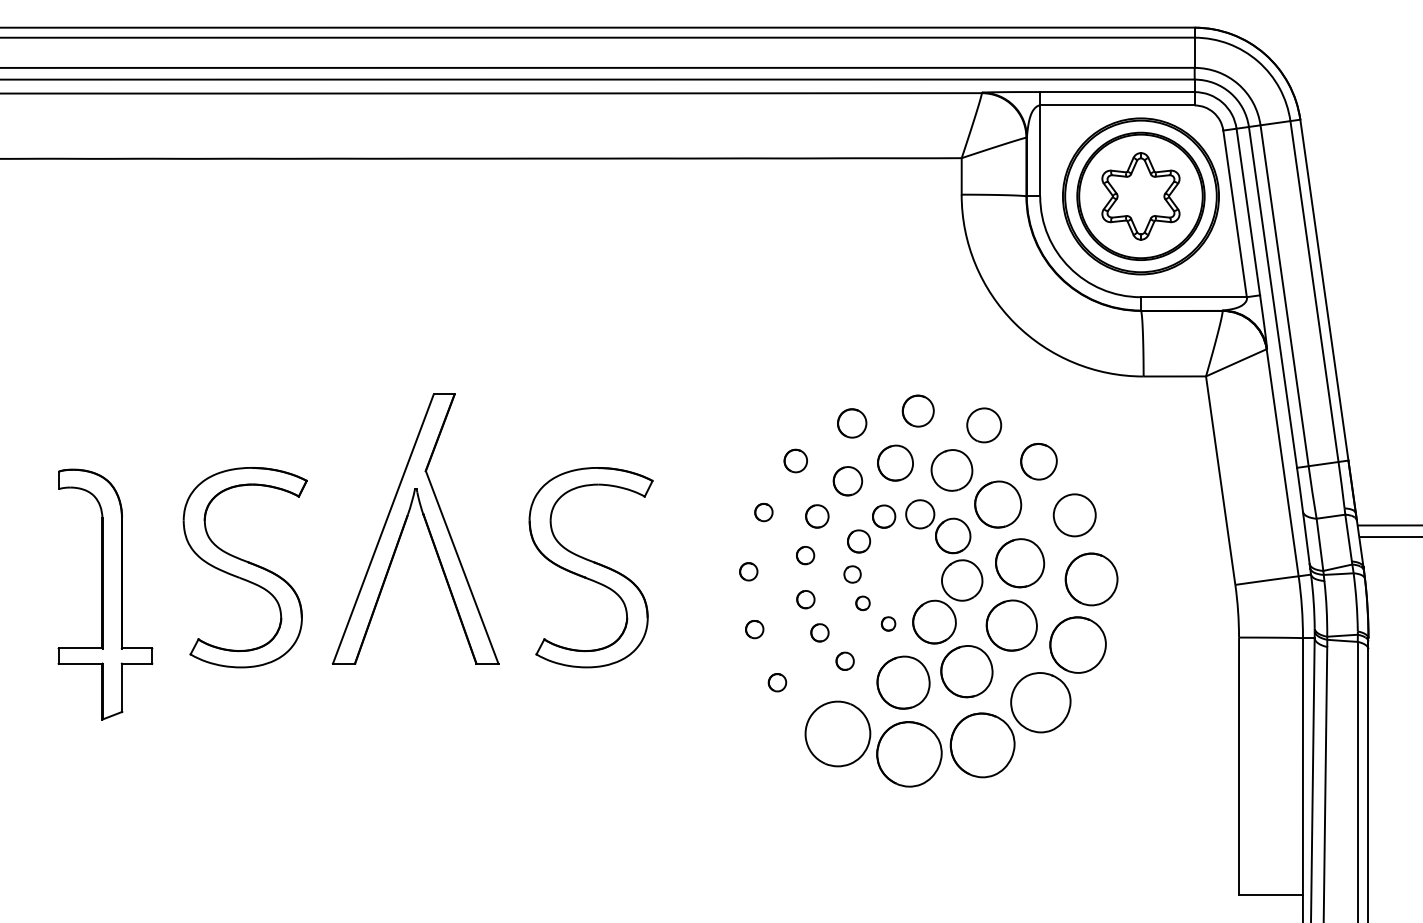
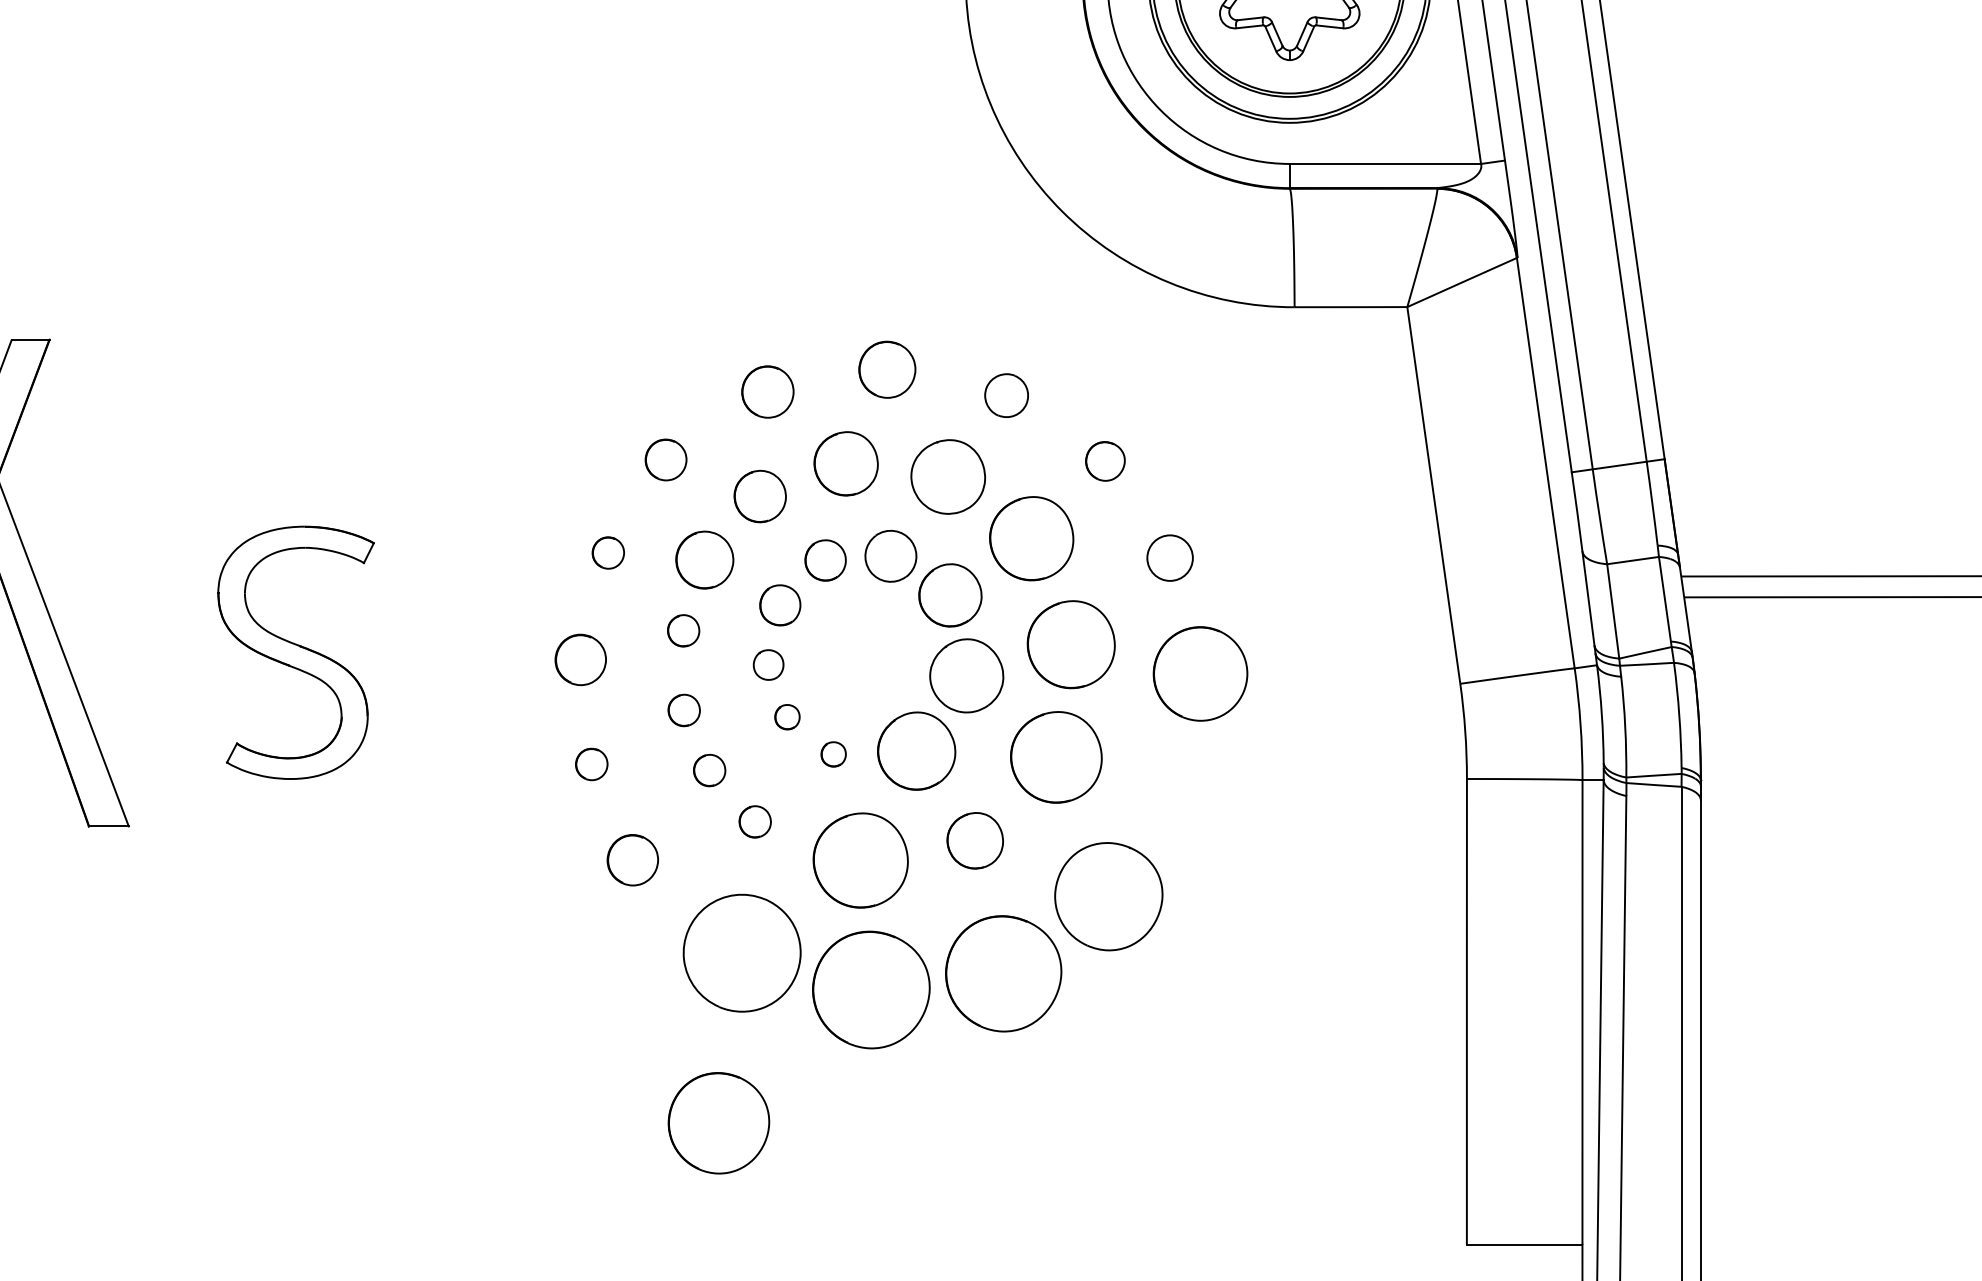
part: (984, 425) -> (1007, 395), size x0.7
part: (1038, 461) -> (1104, 460), size x0.6
circle: (1074, 515) -> (1169, 558), size x0.6
part: (817, 516) -> (705, 560), size x1.4
part: (590, 567) -> (295, 652), size x0.7
part: (748, 571) -> (580, 659), size x1.6
part: (1077, 644) -> (717, 1122), moved
part: (966, 671) -> (974, 840), size x0.6
part: (777, 682) -> (632, 860), size x1.6

